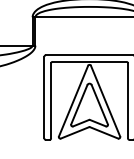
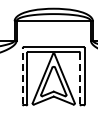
line: (44, 96) -> (22, 75), solid -> dashed
line: (128, 100) -> (80, 78), solid -> dashed

